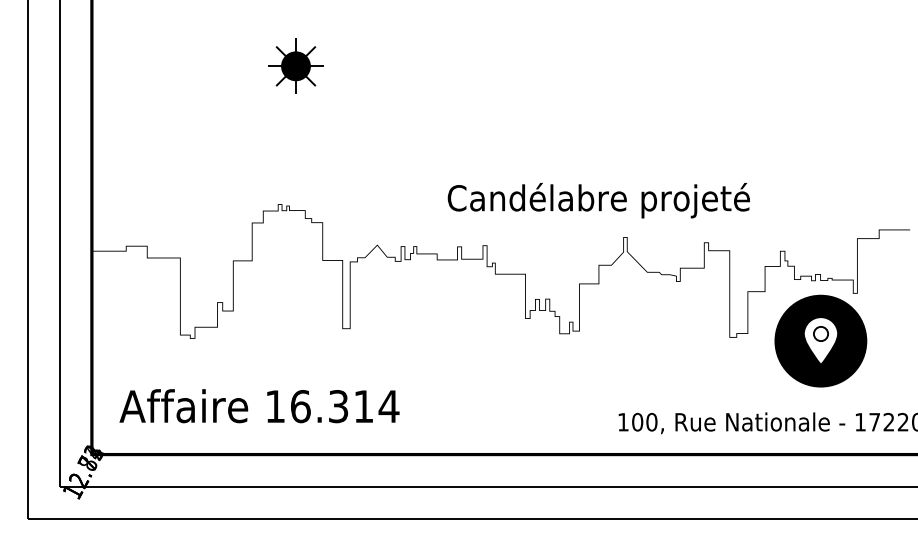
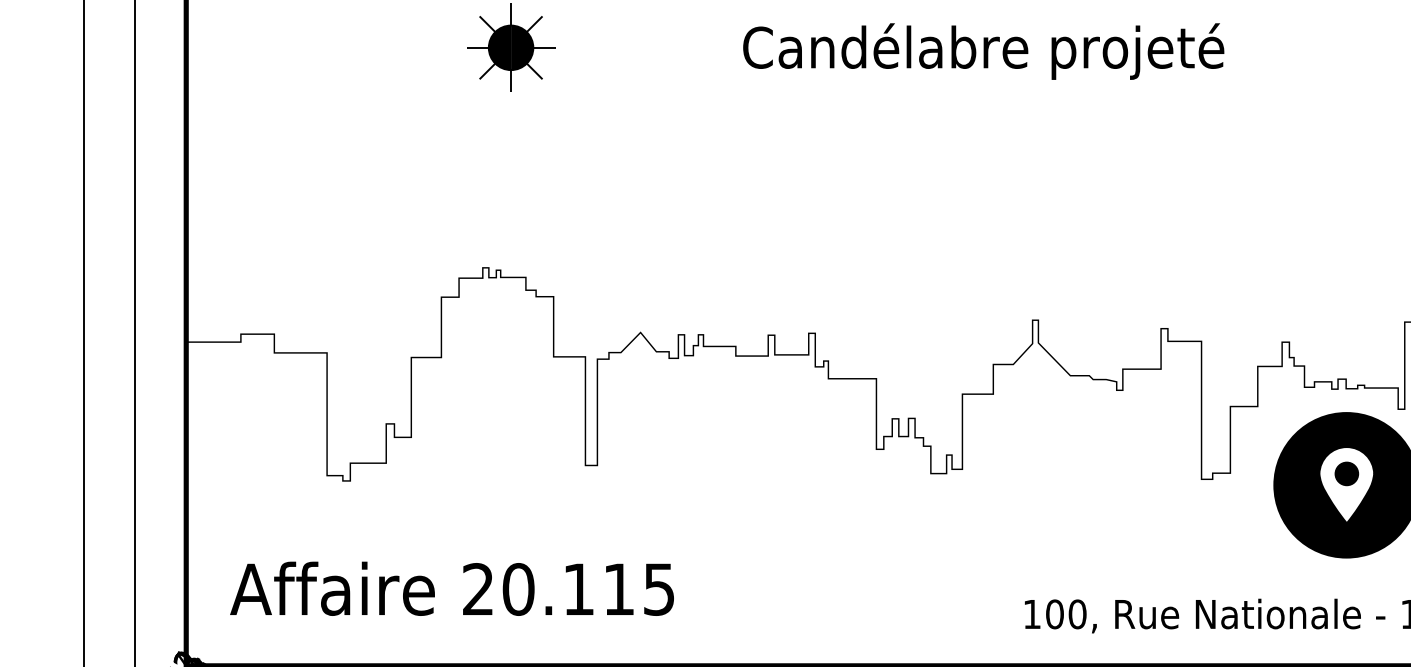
text: (598, 200) -> (983, 51), moved
fill: (820, 333) -> (1346, 473), added
text: (332, 406) -> (569, 589), 16.314 -> 20.115

